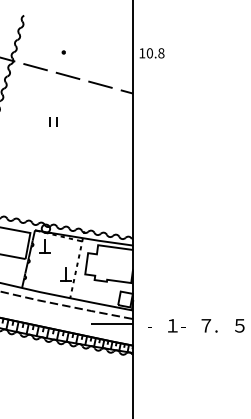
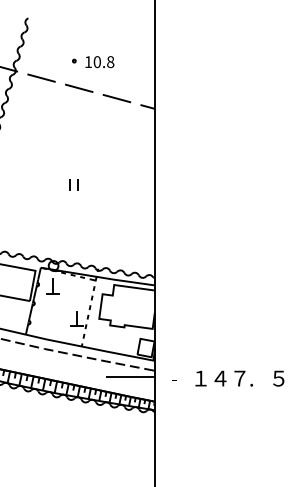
text: (151, 53) -> (99, 62), moved
part: (53, 121) -> (73, 184), moved
text: (187, 325) -> (218, 378), - -> ４

